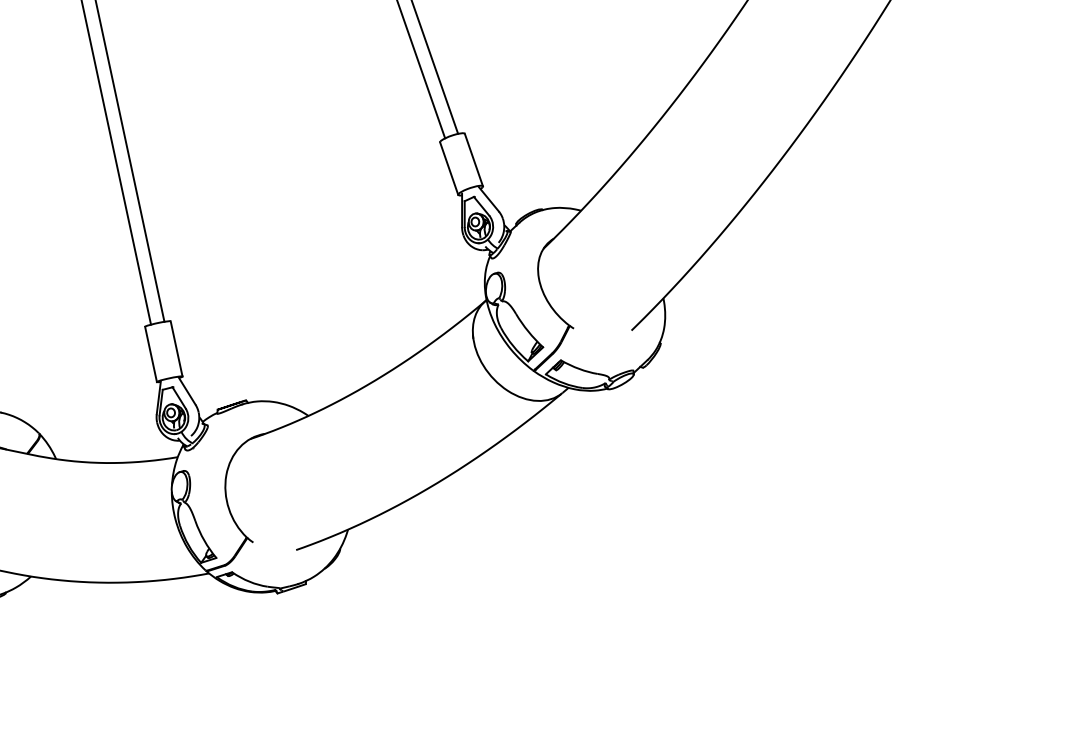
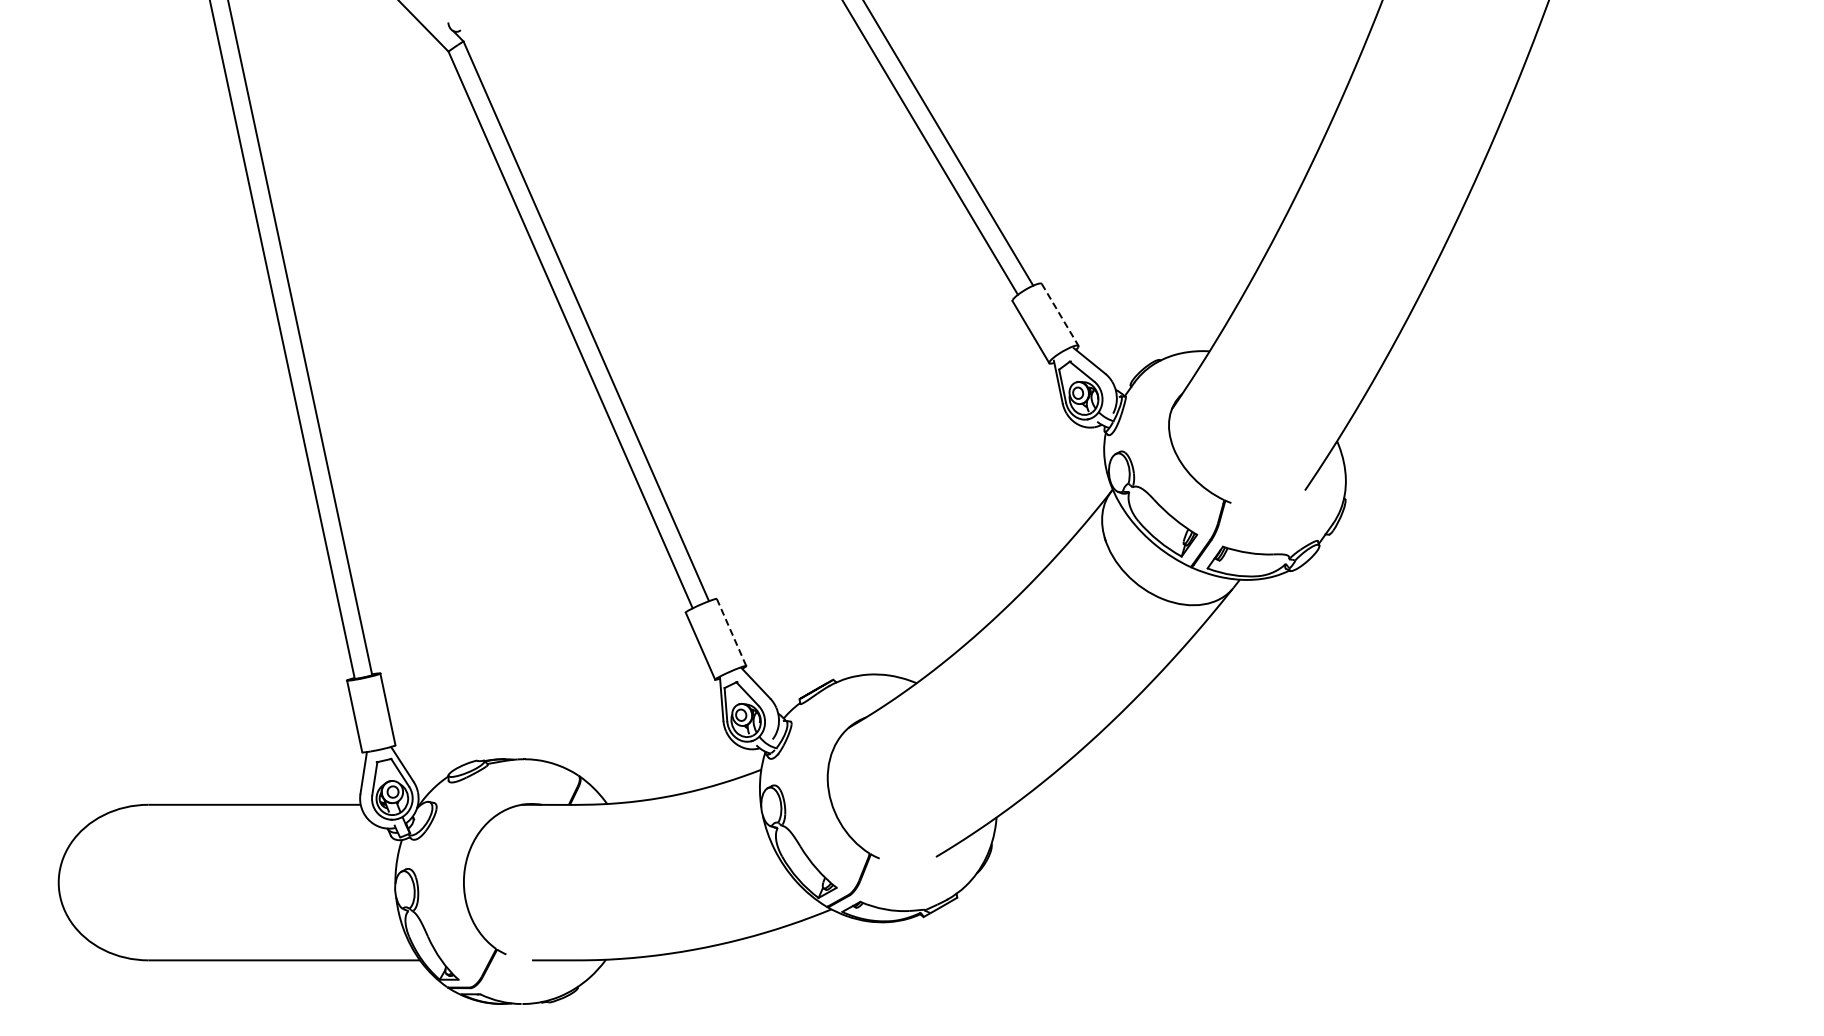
line: (474, 160) -> (1060, 315), solid -> dashed
line: (176, 348) -> (731, 632), solid -> dashed

